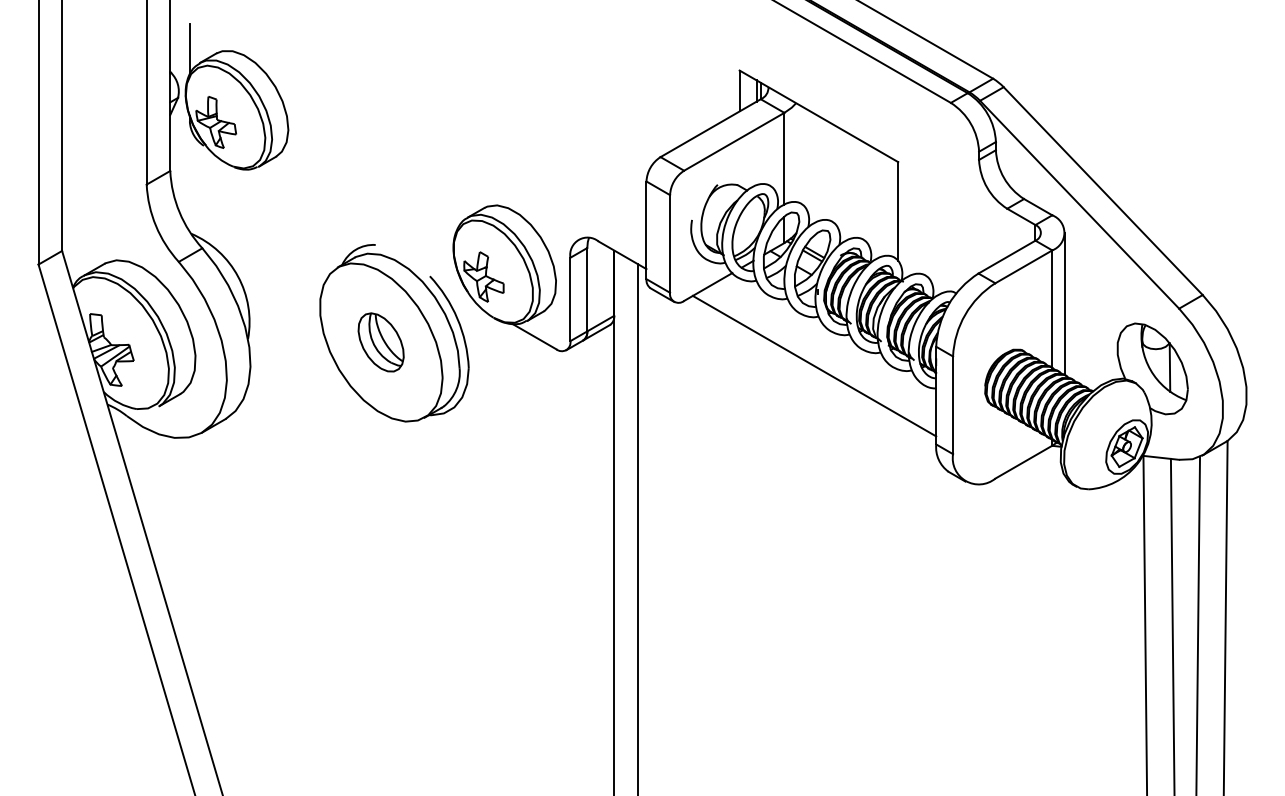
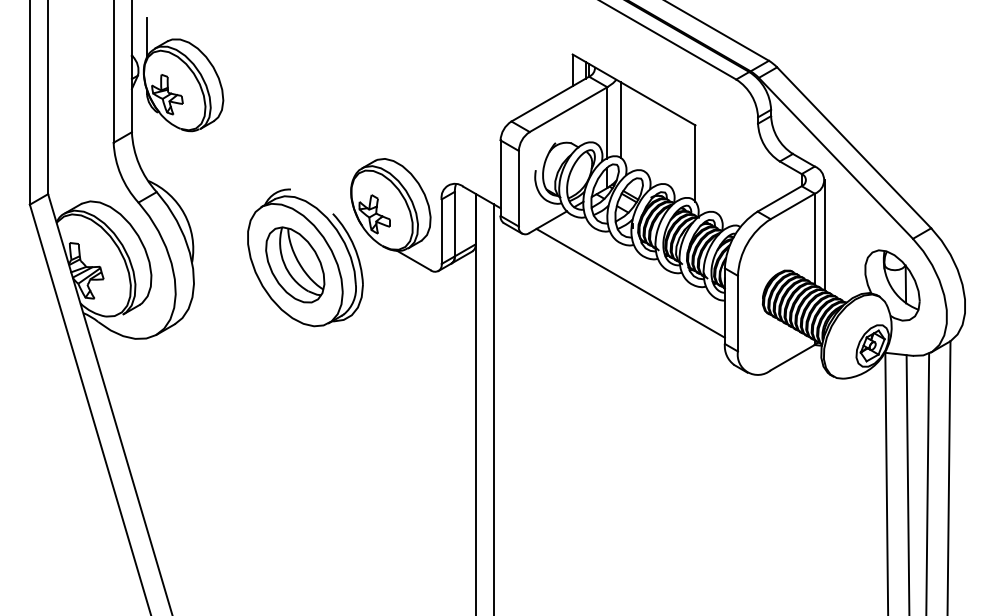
line: (801, 155) -> (620, 120), added
part: (380, 342) -> (294, 265), size x1.67

